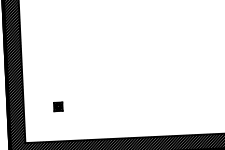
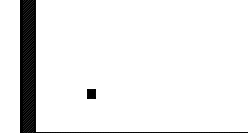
part: (58, 106) -> (91, 93), moved

